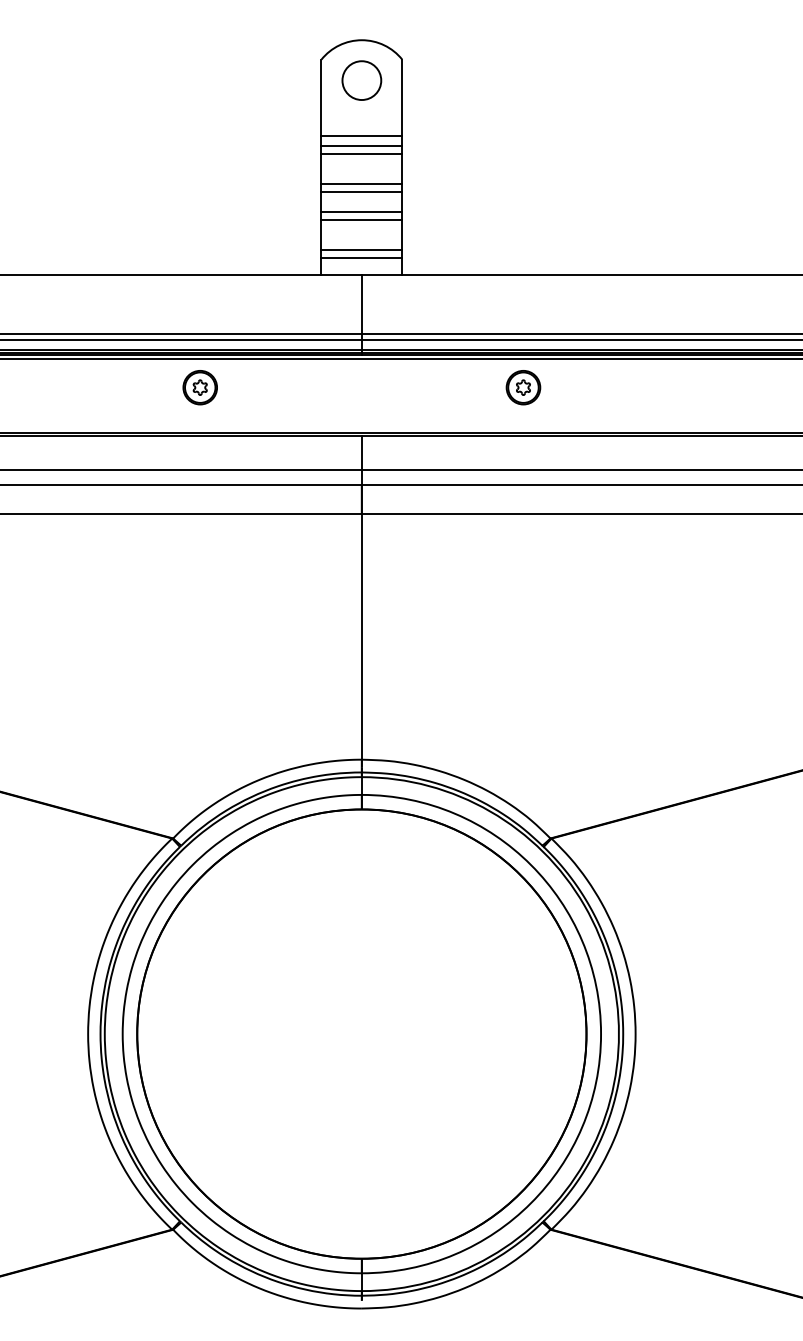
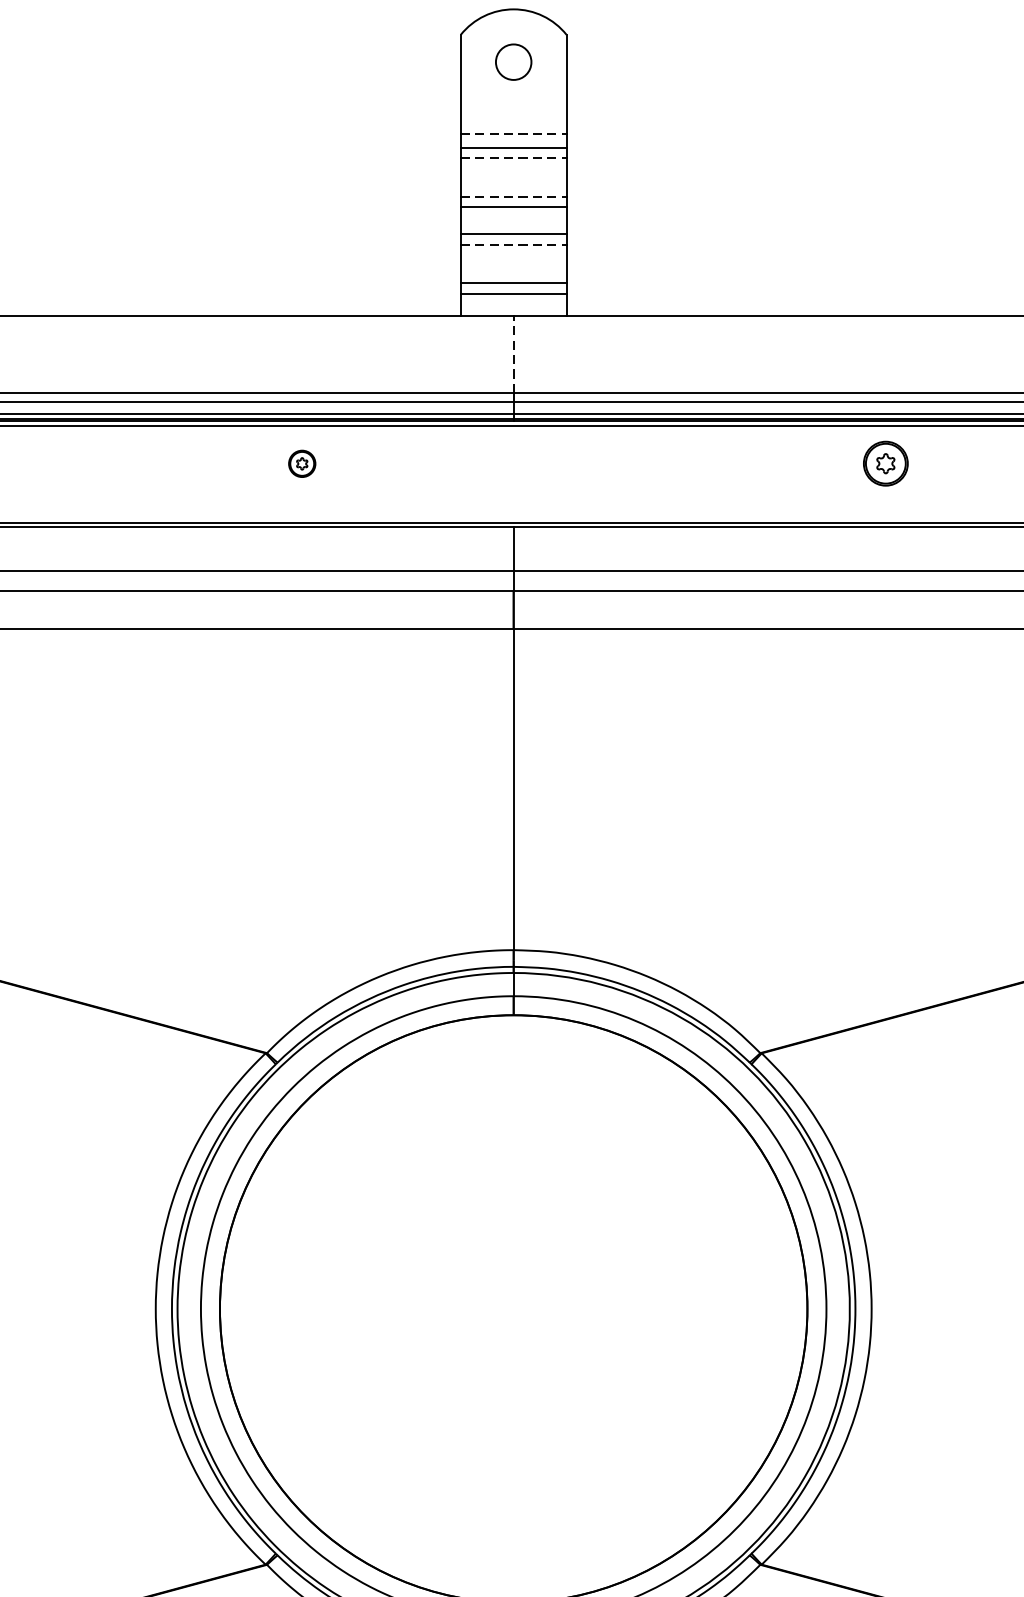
circle: (361, 80) -> (513, 62), size x0.7
line: (362, 135) -> (514, 133), solid -> dashed
line: (362, 153) -> (514, 157), solid -> dashed
line: (362, 183) -> (514, 196), solid -> dashed
line: (362, 220) -> (514, 245), solid -> dashed
line: (361, 304) -> (513, 354), solid -> dashed
part: (199, 387) -> (301, 463), size x0.6
part: (523, 387) -> (885, 463), moved

